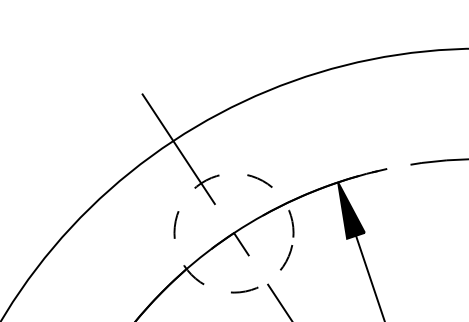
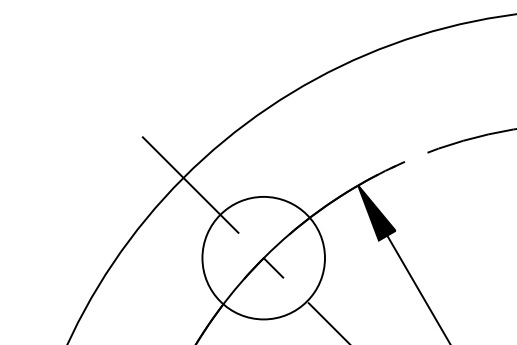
circle: (233, 232) -> (263, 257), dashed -> solid

